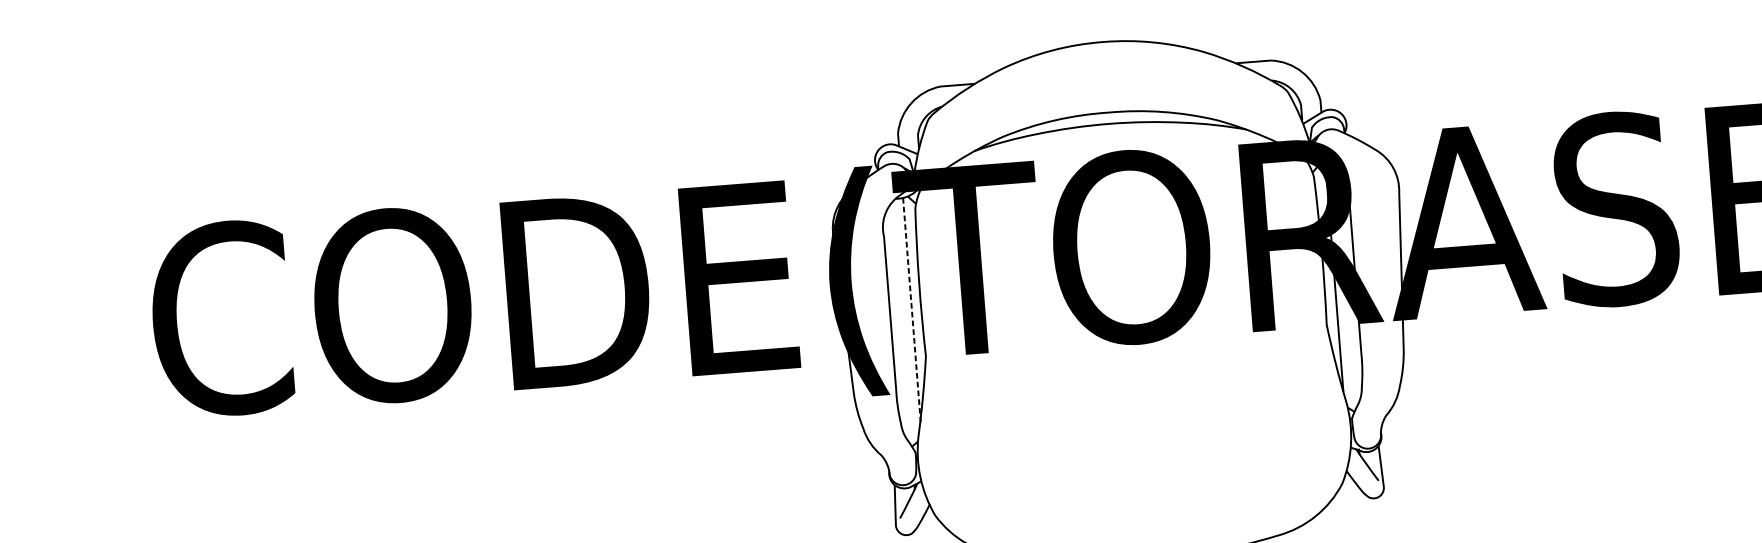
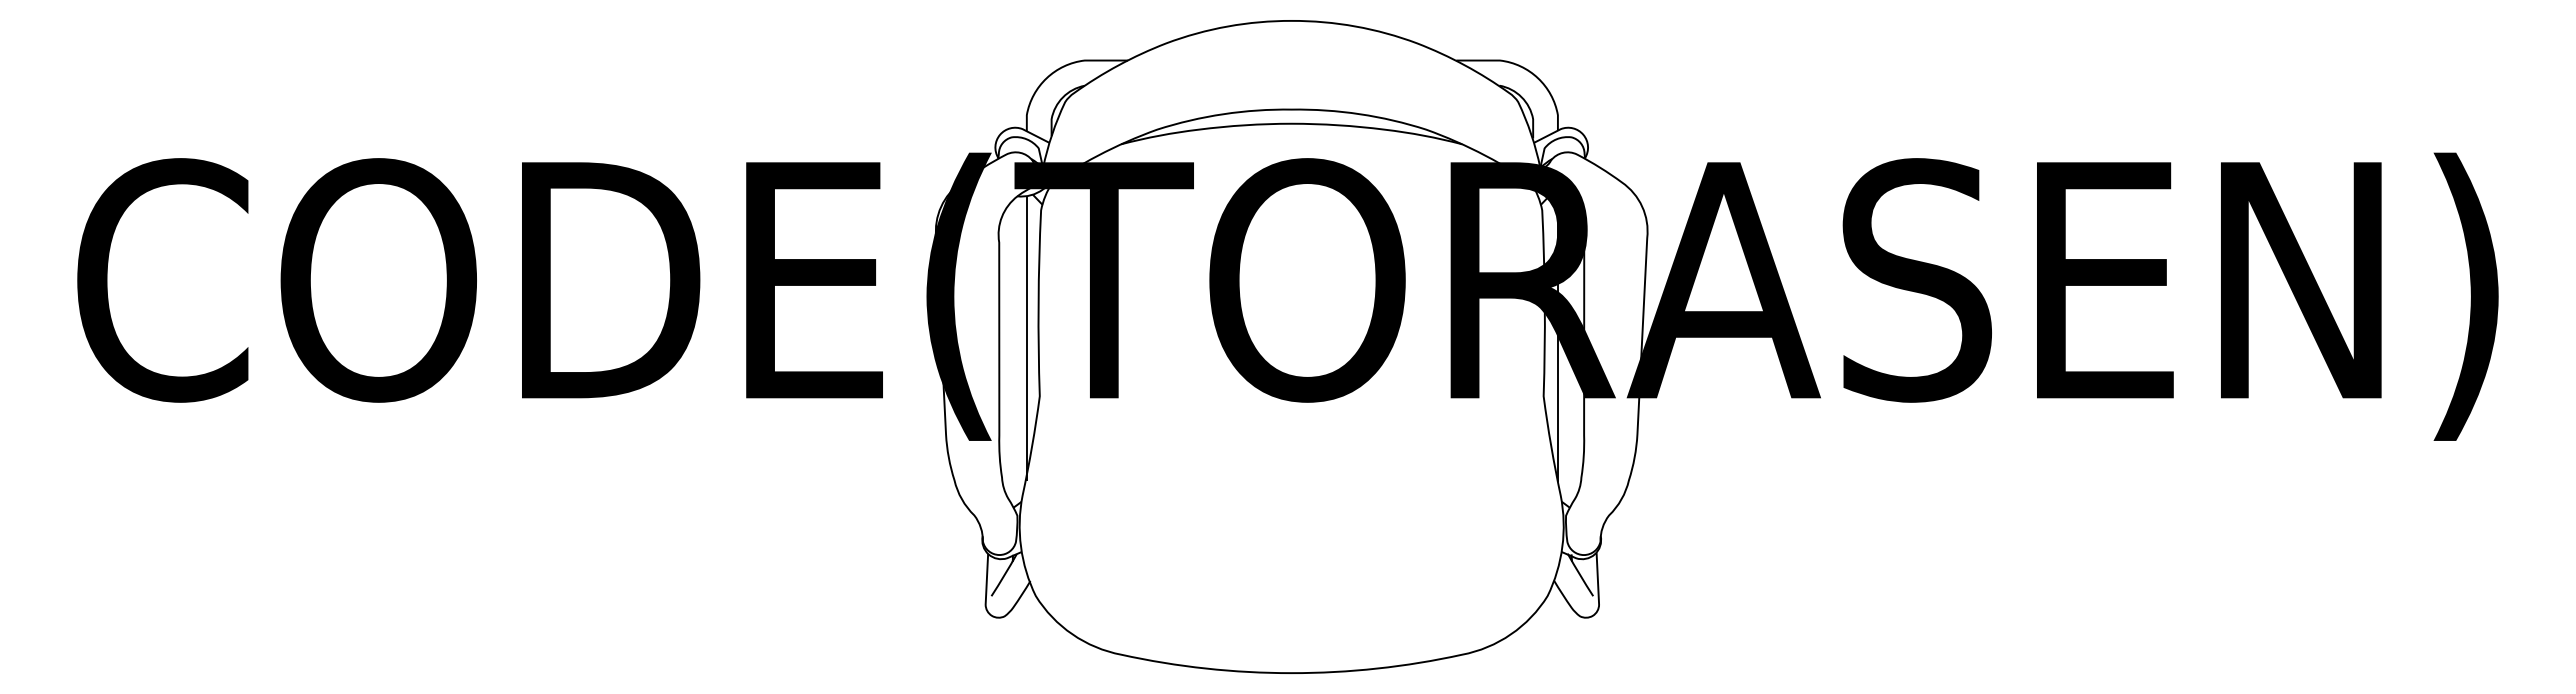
line: (911, 311) -> (1026, 338), dashed -> solid

